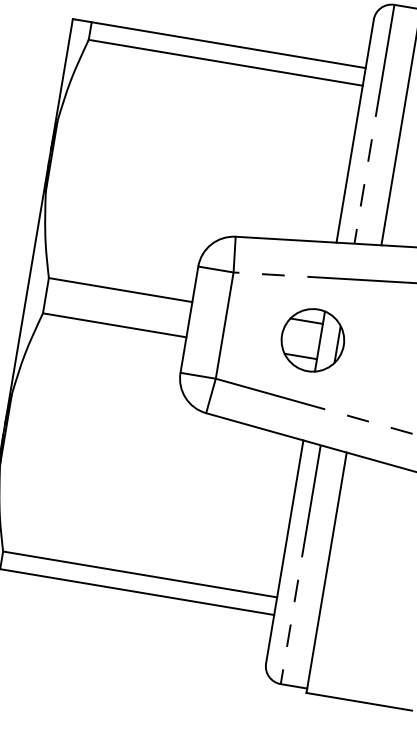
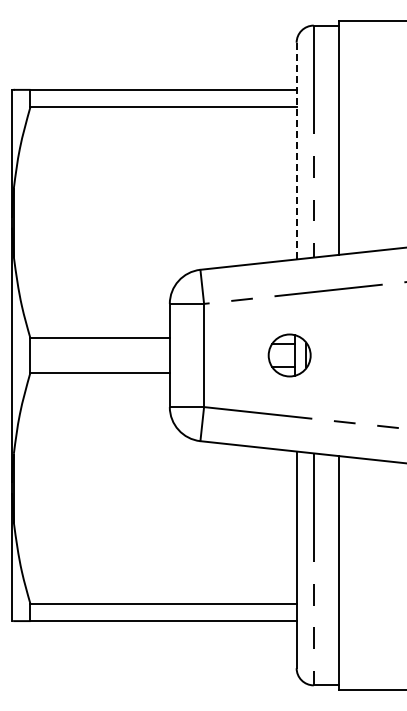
line: (354, 131) -> (296, 151), solid -> dashed
part: (312, 340) -> (289, 355), size x0.7

